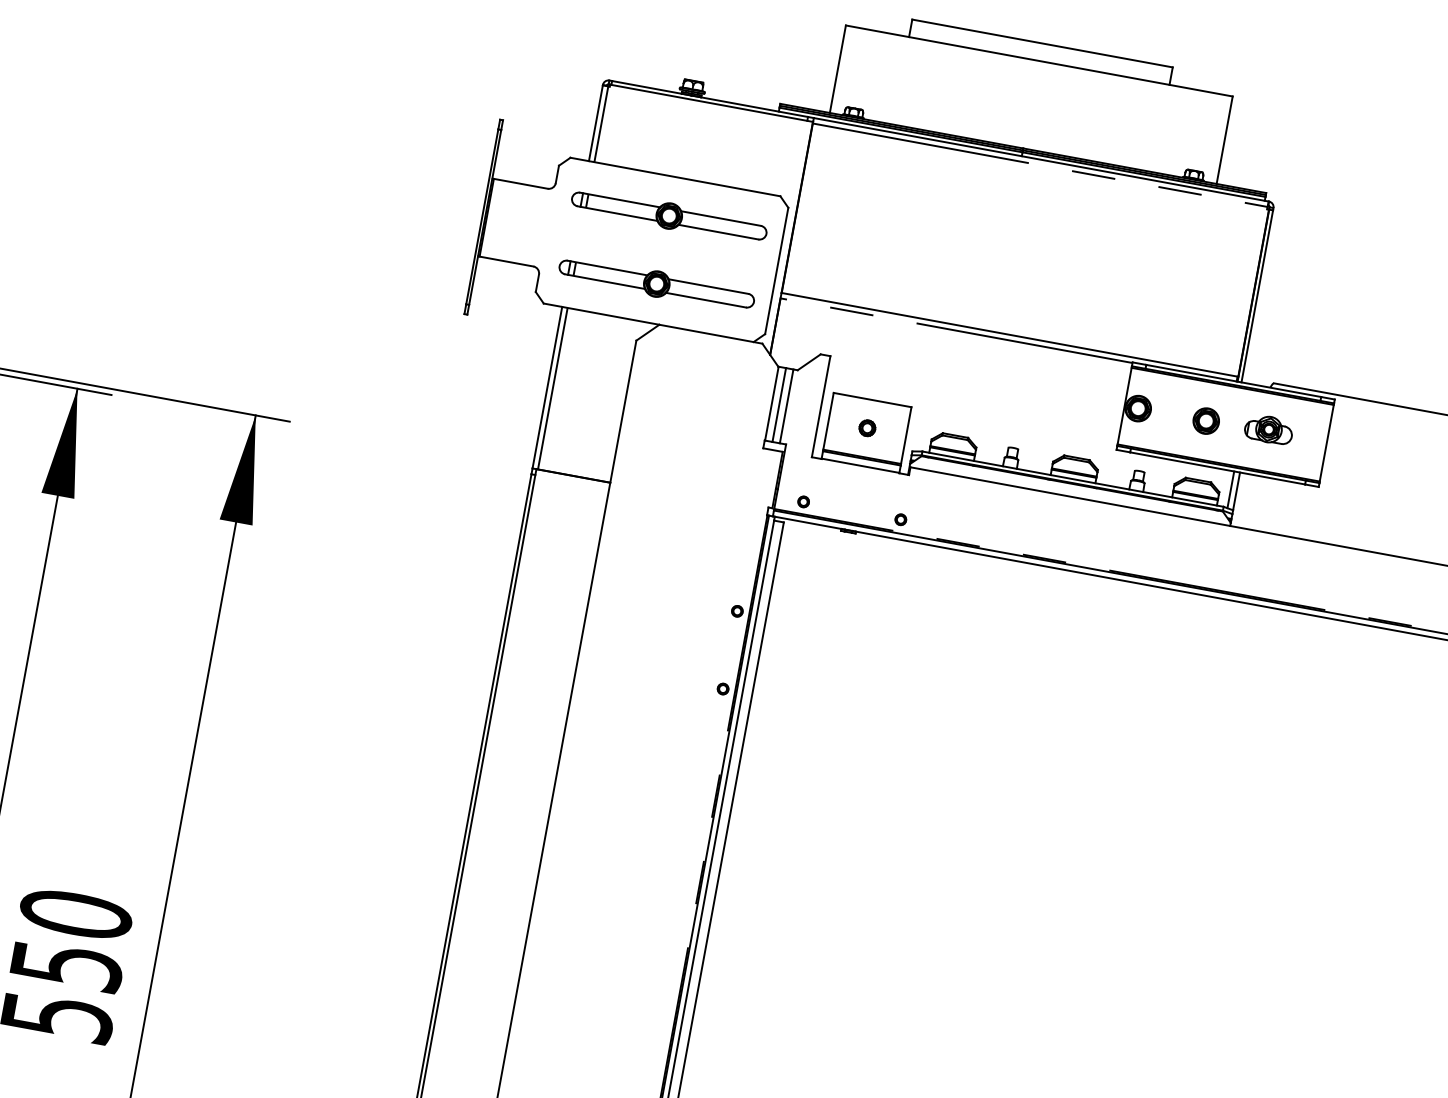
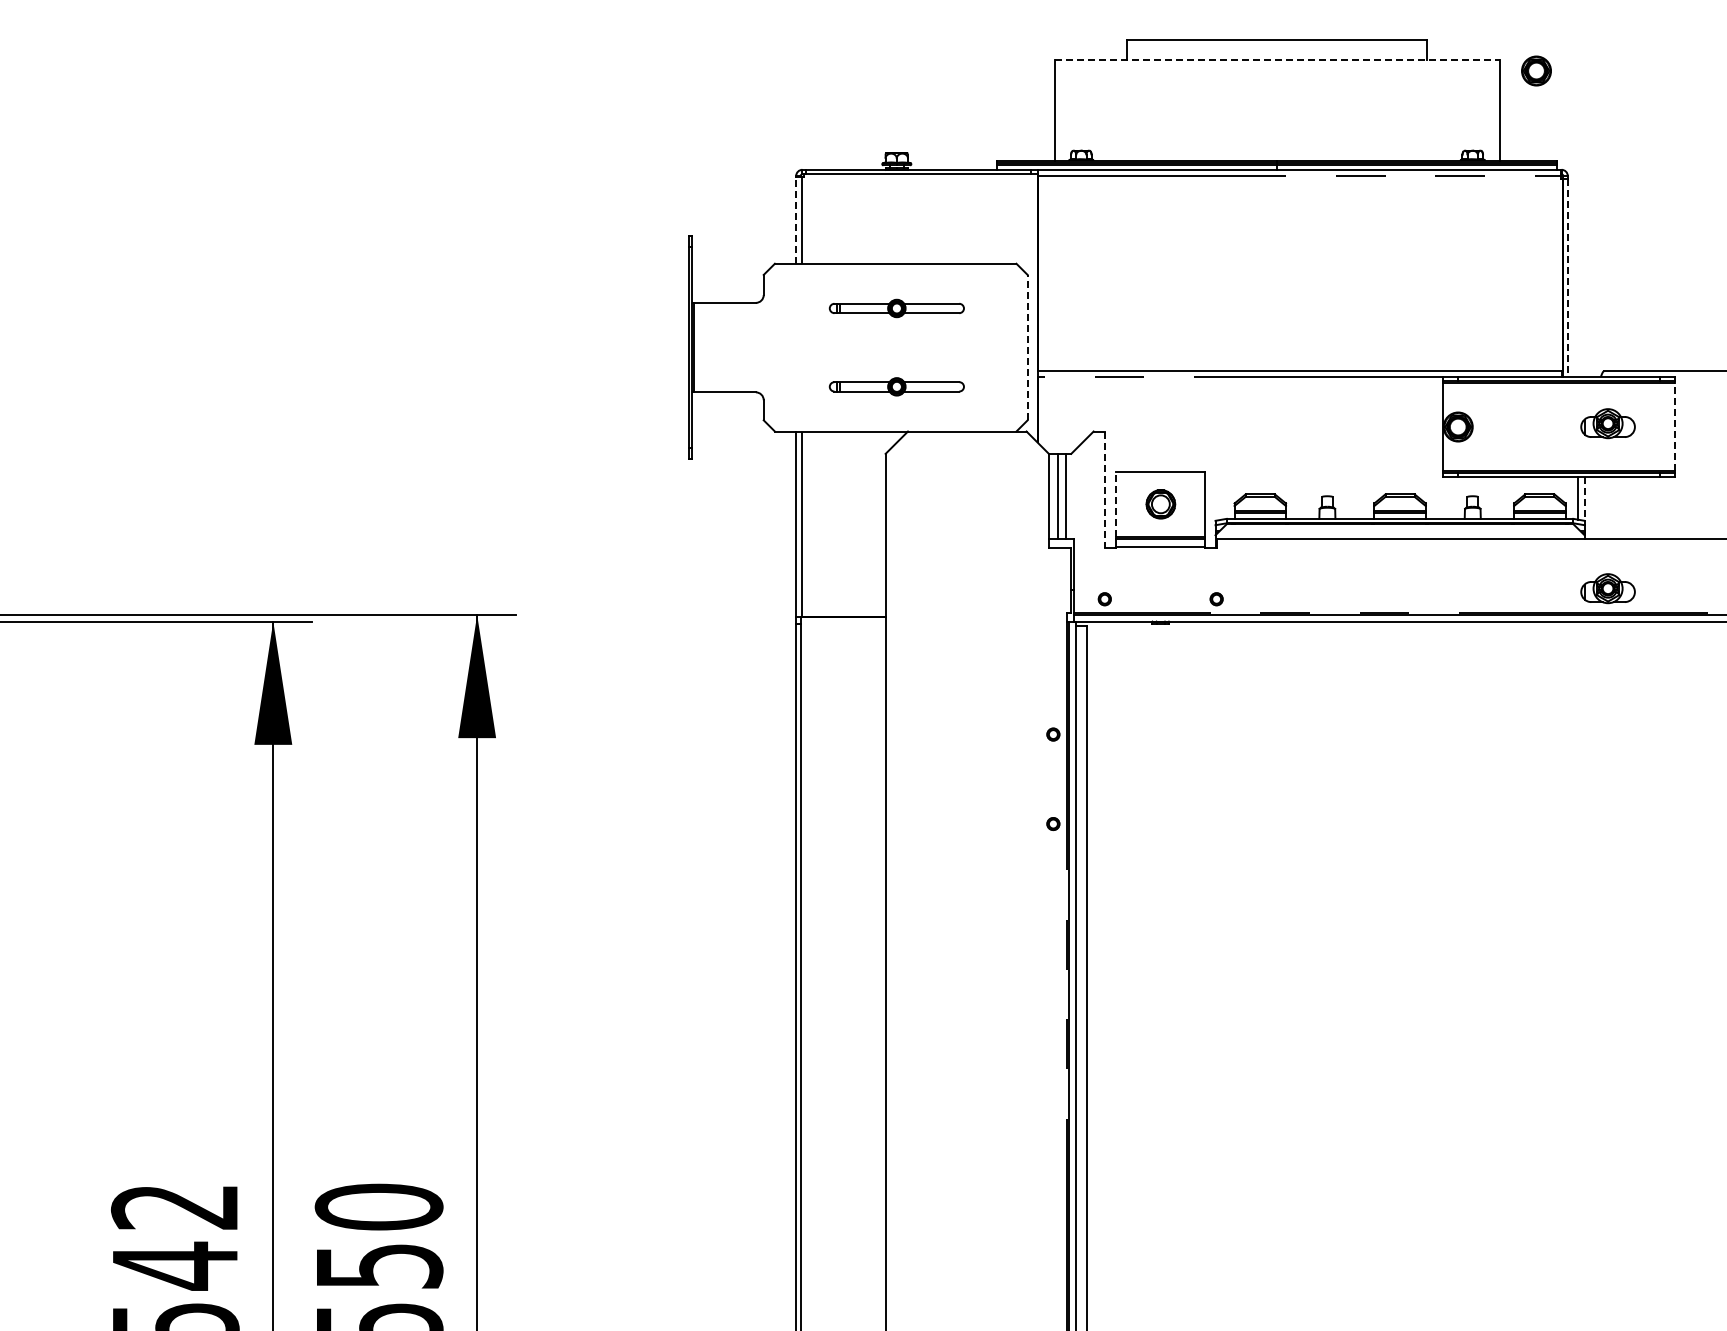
line: (1039, 61) -> (1277, 60), solid -> dashed
line: (596, 123) -> (796, 220), solid -> dashed
part: (669, 216) -> (896, 308), size x0.6
line: (776, 270) -> (1027, 347), solid -> dashed
part: (656, 283) -> (896, 386), size x0.6
line: (1257, 296) -> (1567, 277), solid -> dashed
line: (820, 407) -> (1104, 490), solid -> dashed
part: (1206, 420) -> (1536, 70), moved
line: (828, 421) -> (1116, 504), solid -> dashed
part: (867, 427) -> (1160, 503), size x1.6
line: (1327, 442) -> (1675, 426), solid -> dashed
line: (1236, 491) -> (1584, 499), solid -> dashed
part: (1242, 572) -> (1607, 588), added

